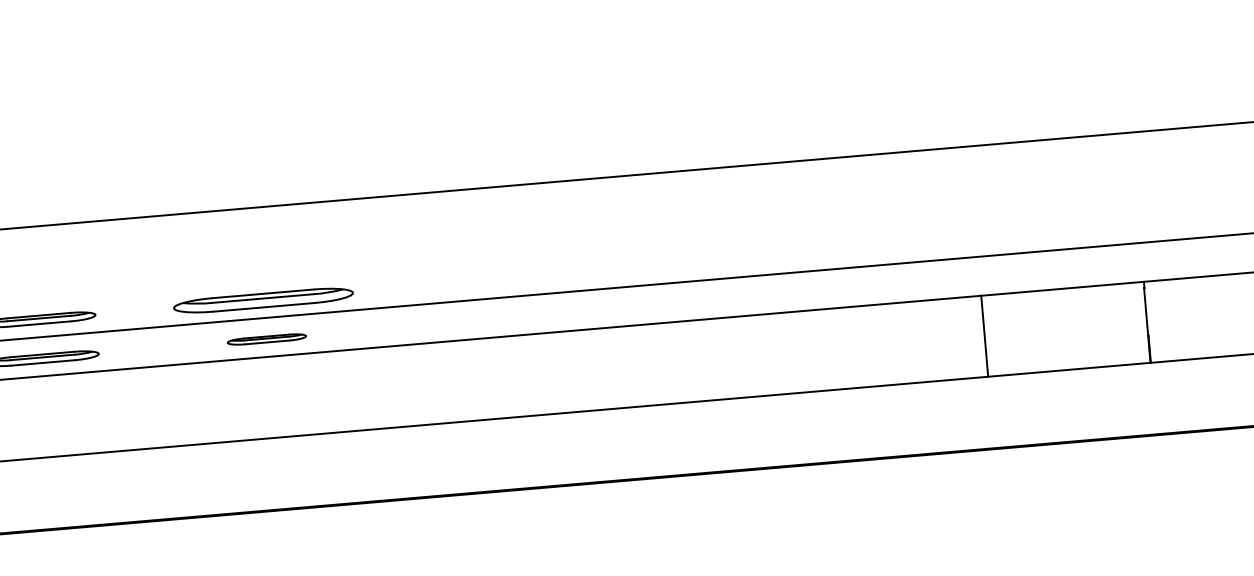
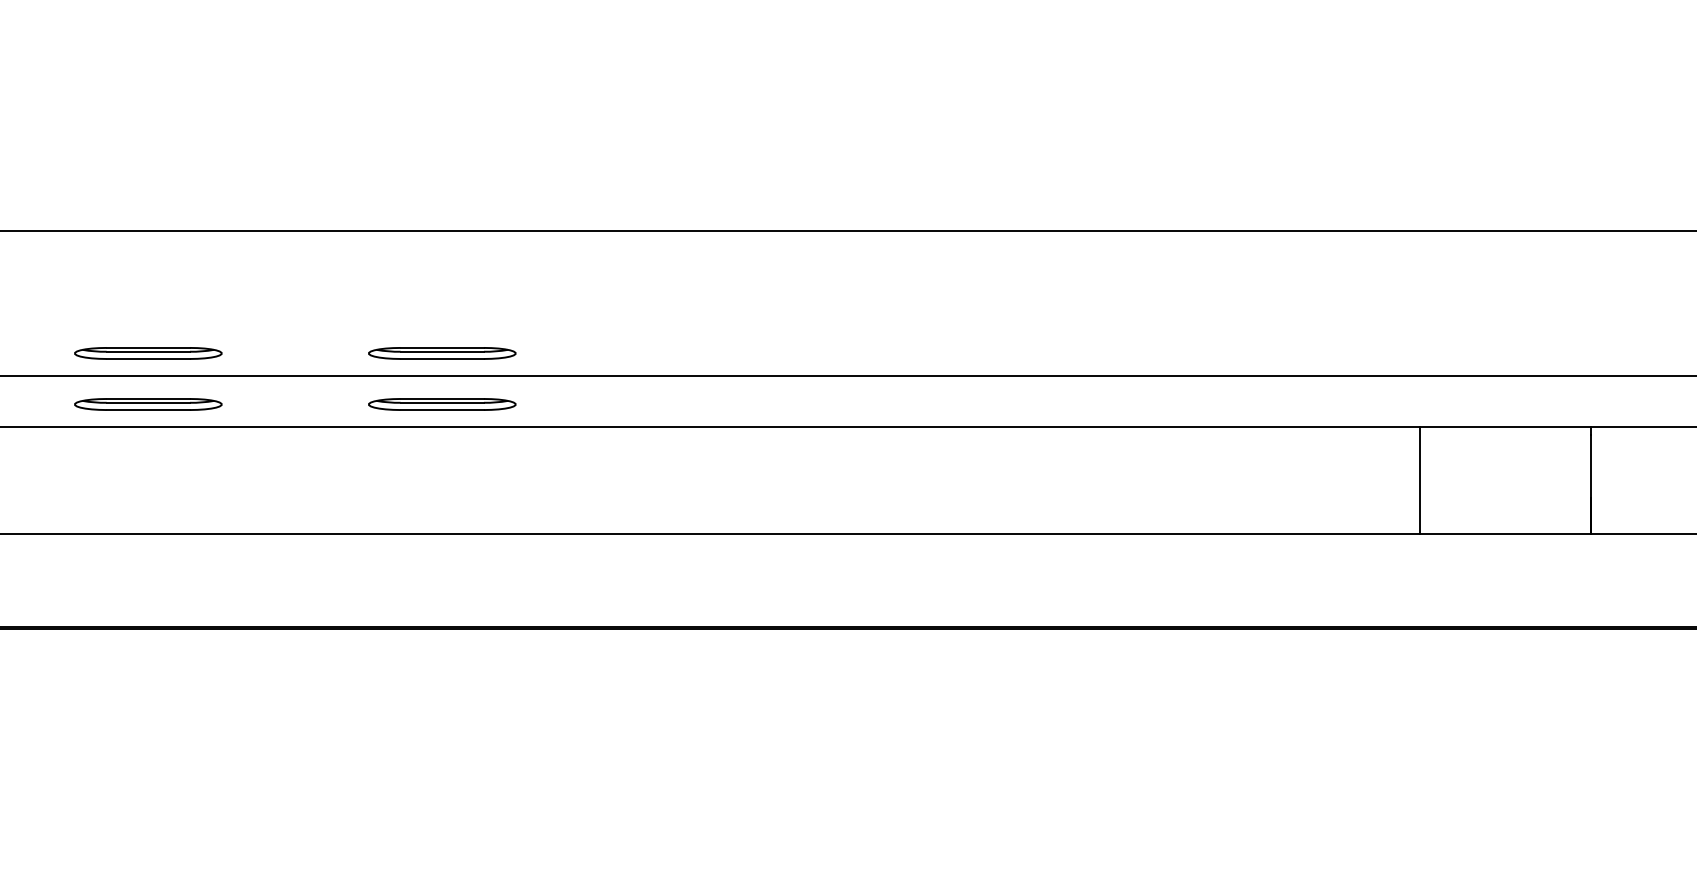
part: (263, 300) -> (442, 353), size x0.62
line: (984, 336) -> (1419, 480), moved
part: (267, 339) -> (442, 404), size x1.43

